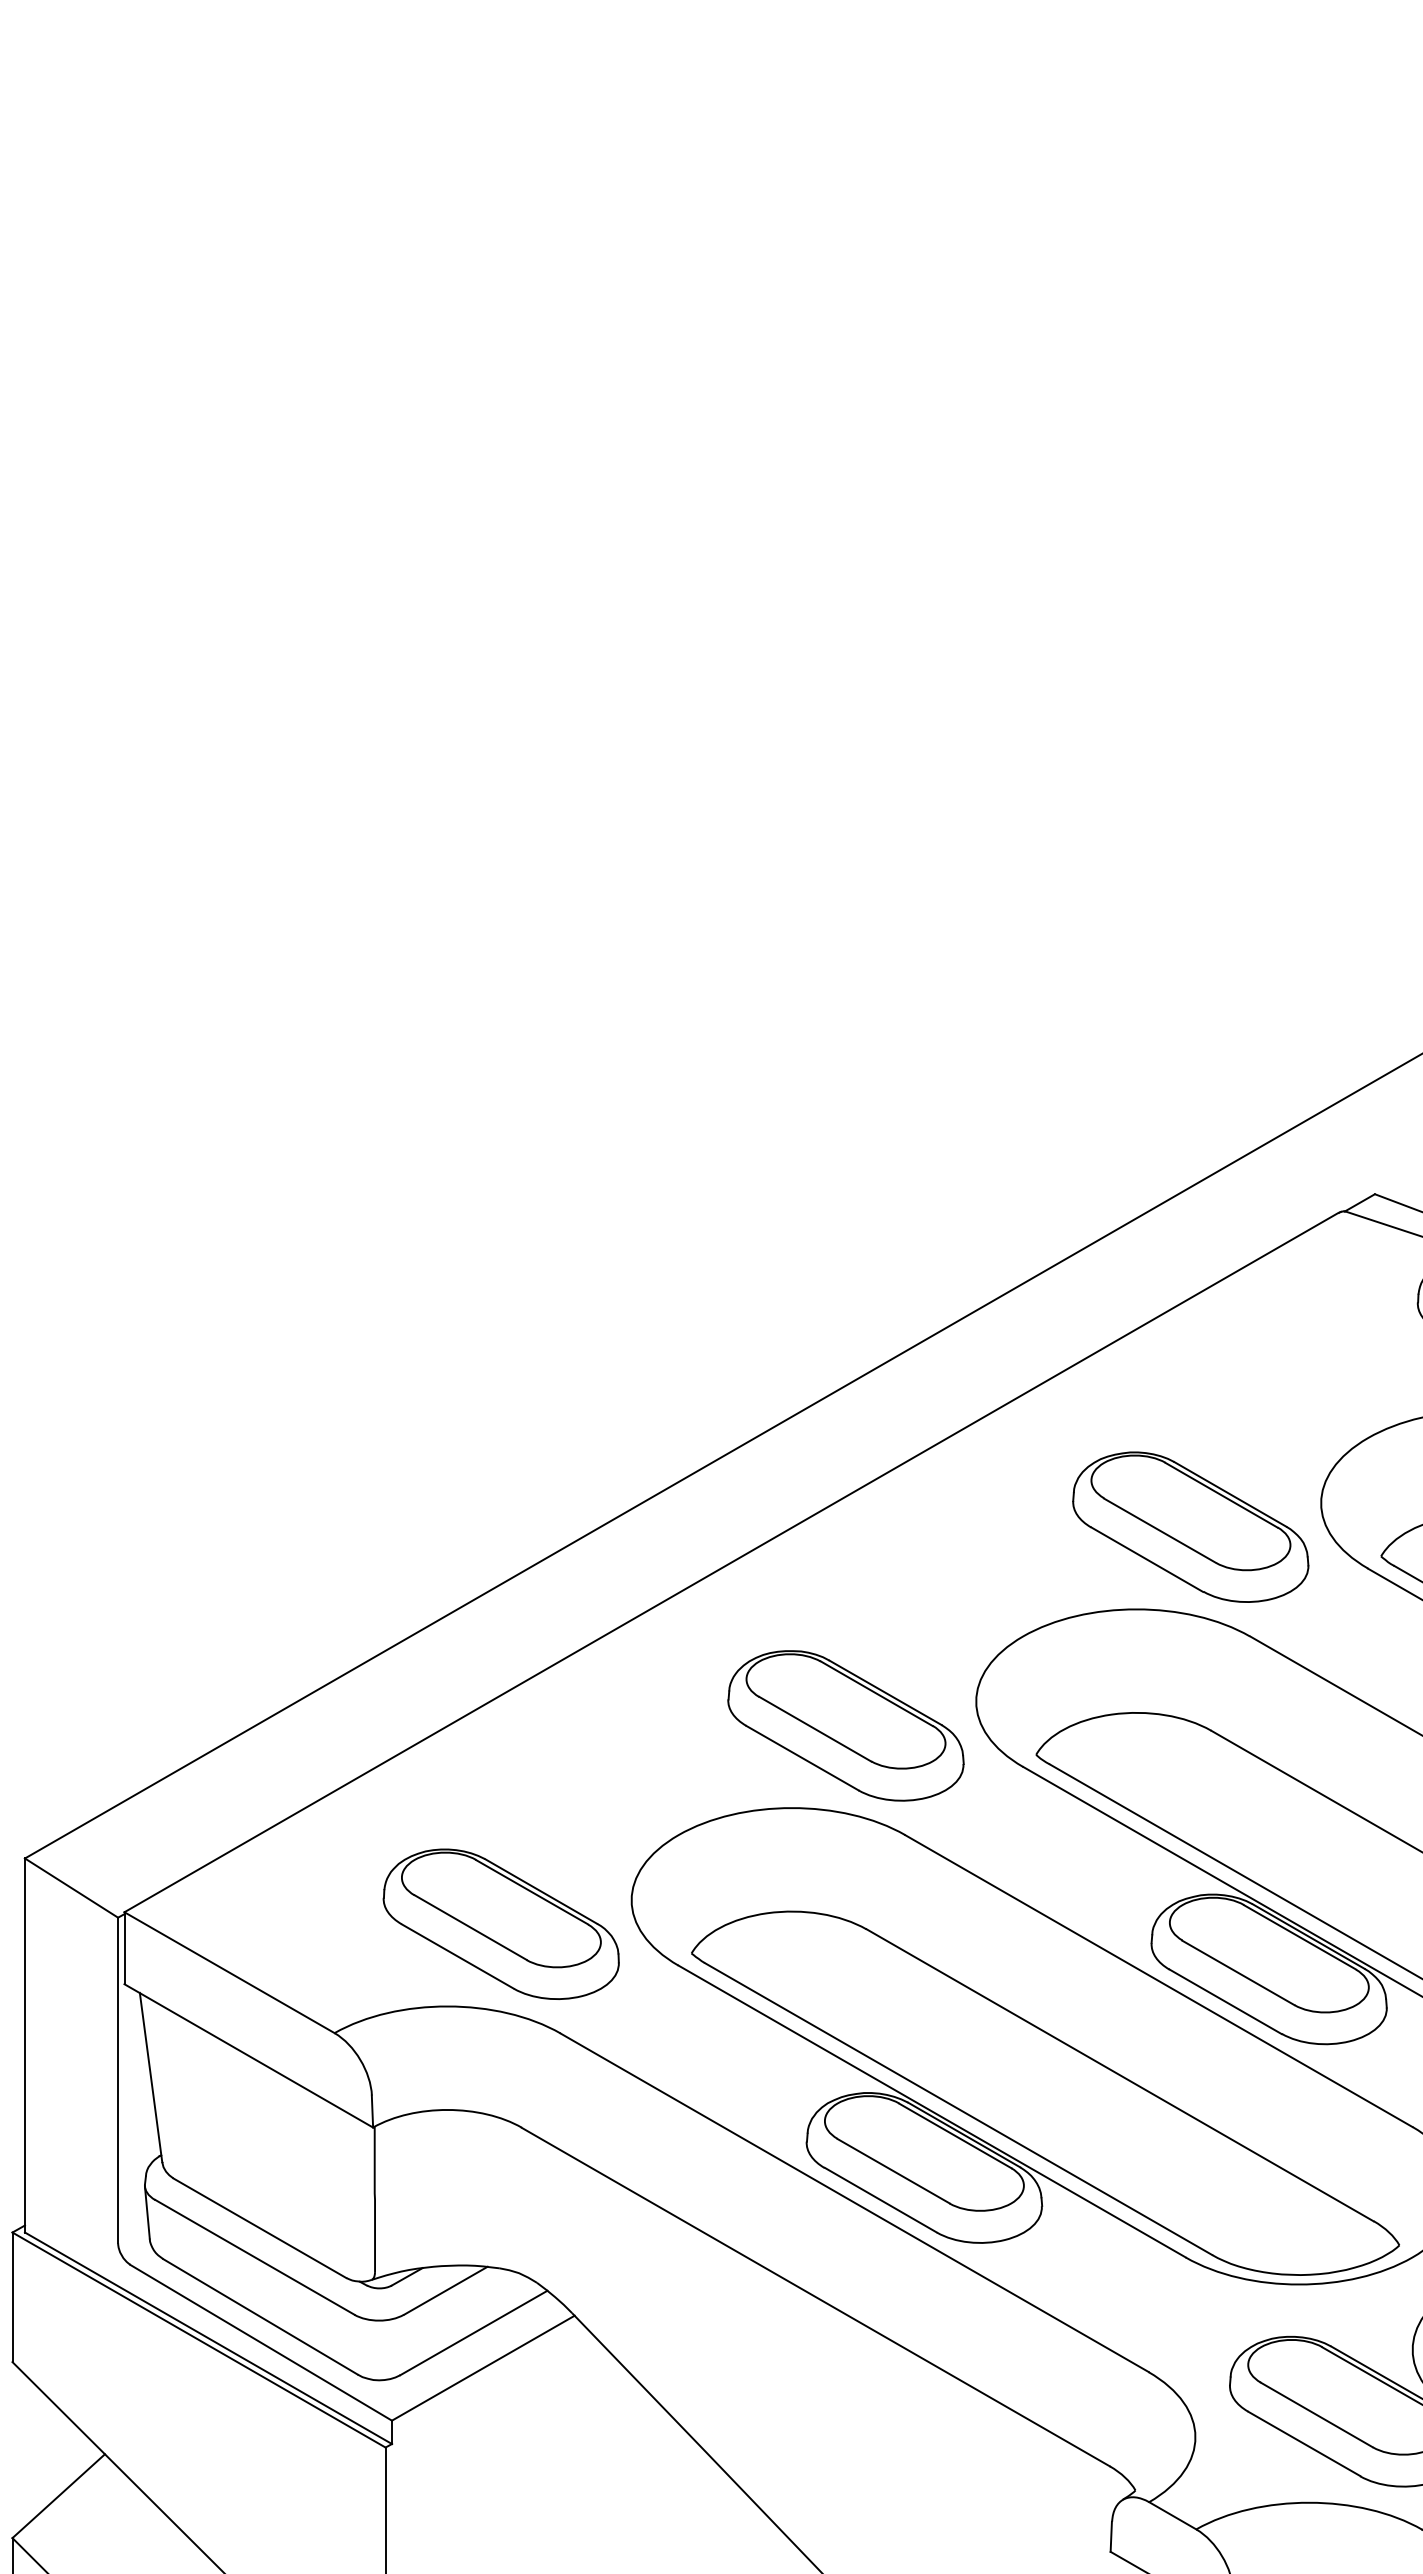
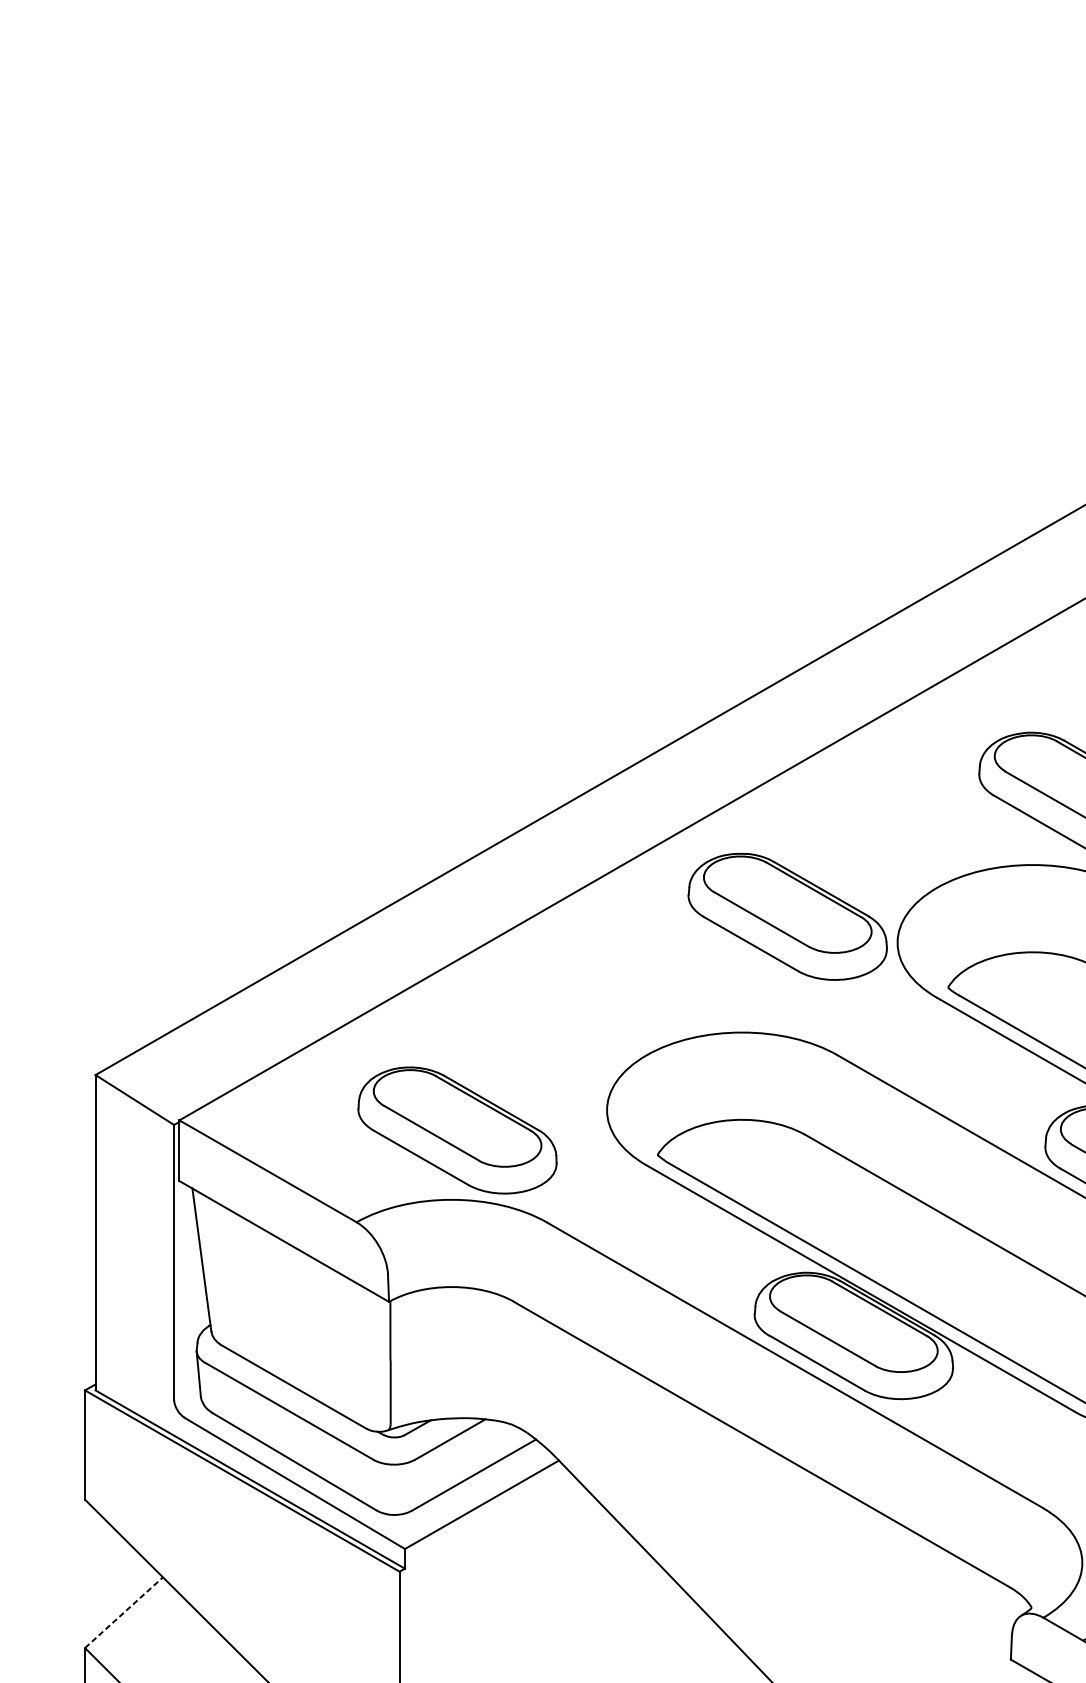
part: (845, 1725) -> (787, 916), moved
part: (500, 1923) -> (456, 1129), moved
line: (59, 2495) -> (124, 1612), solid -> dashed

